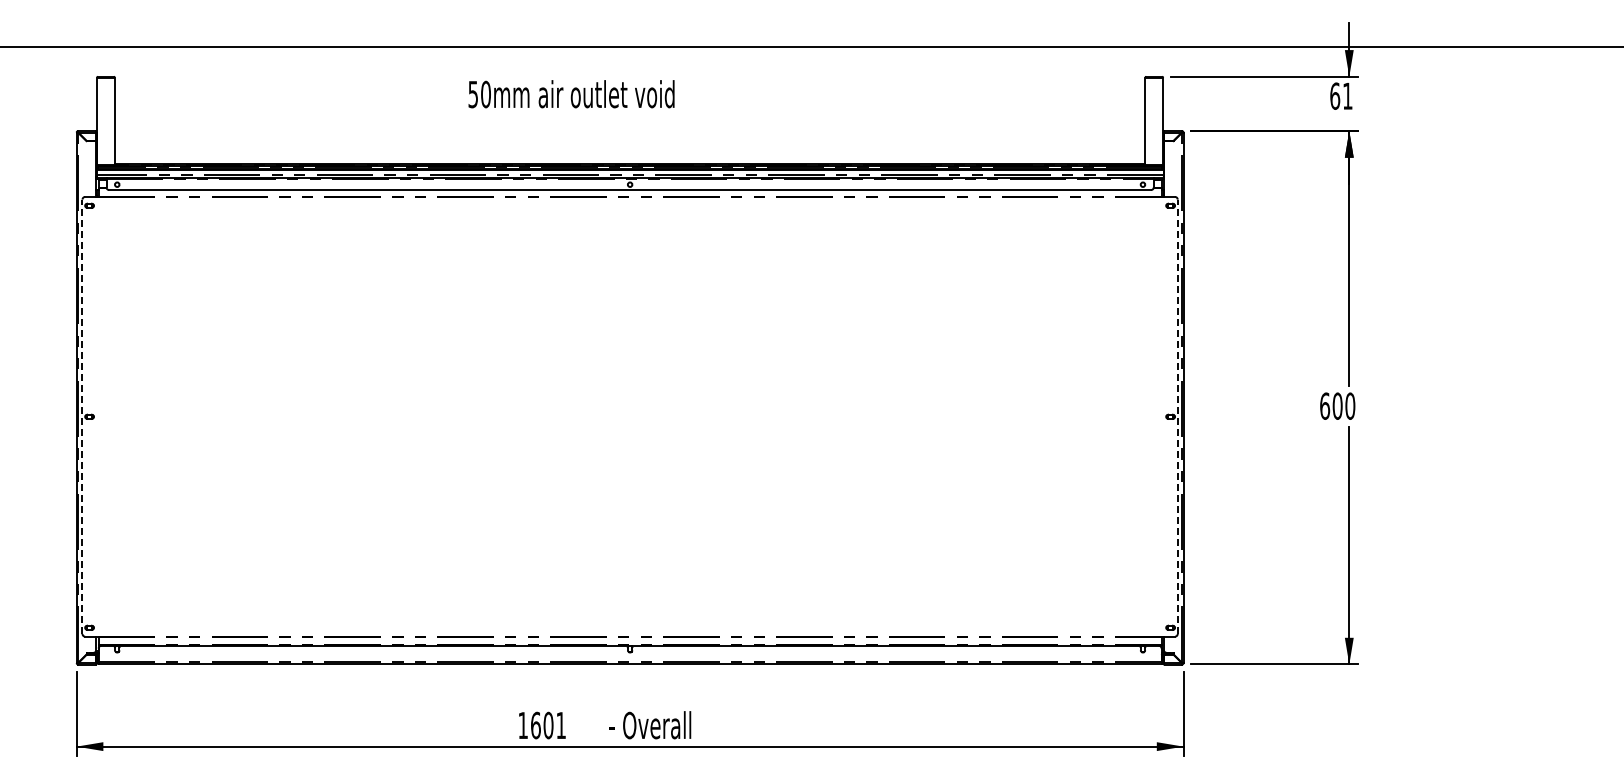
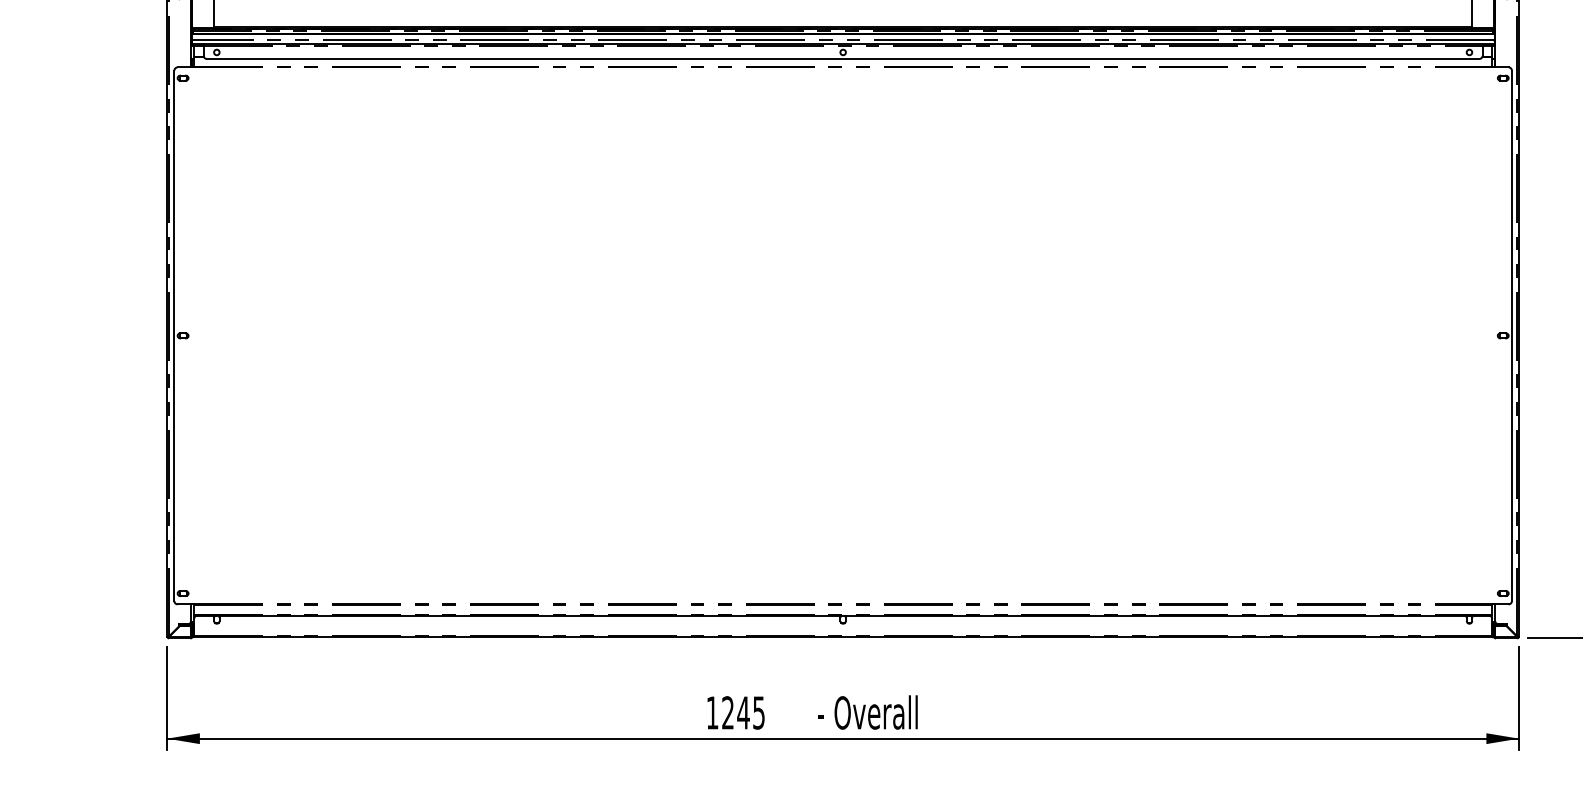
line: (82, 416) -> (174, 335), dashed -> solid
line: (1177, 416) -> (1511, 335), dashed -> solid
text: (548, 725) -> (743, 712), 1601 -> 1245

